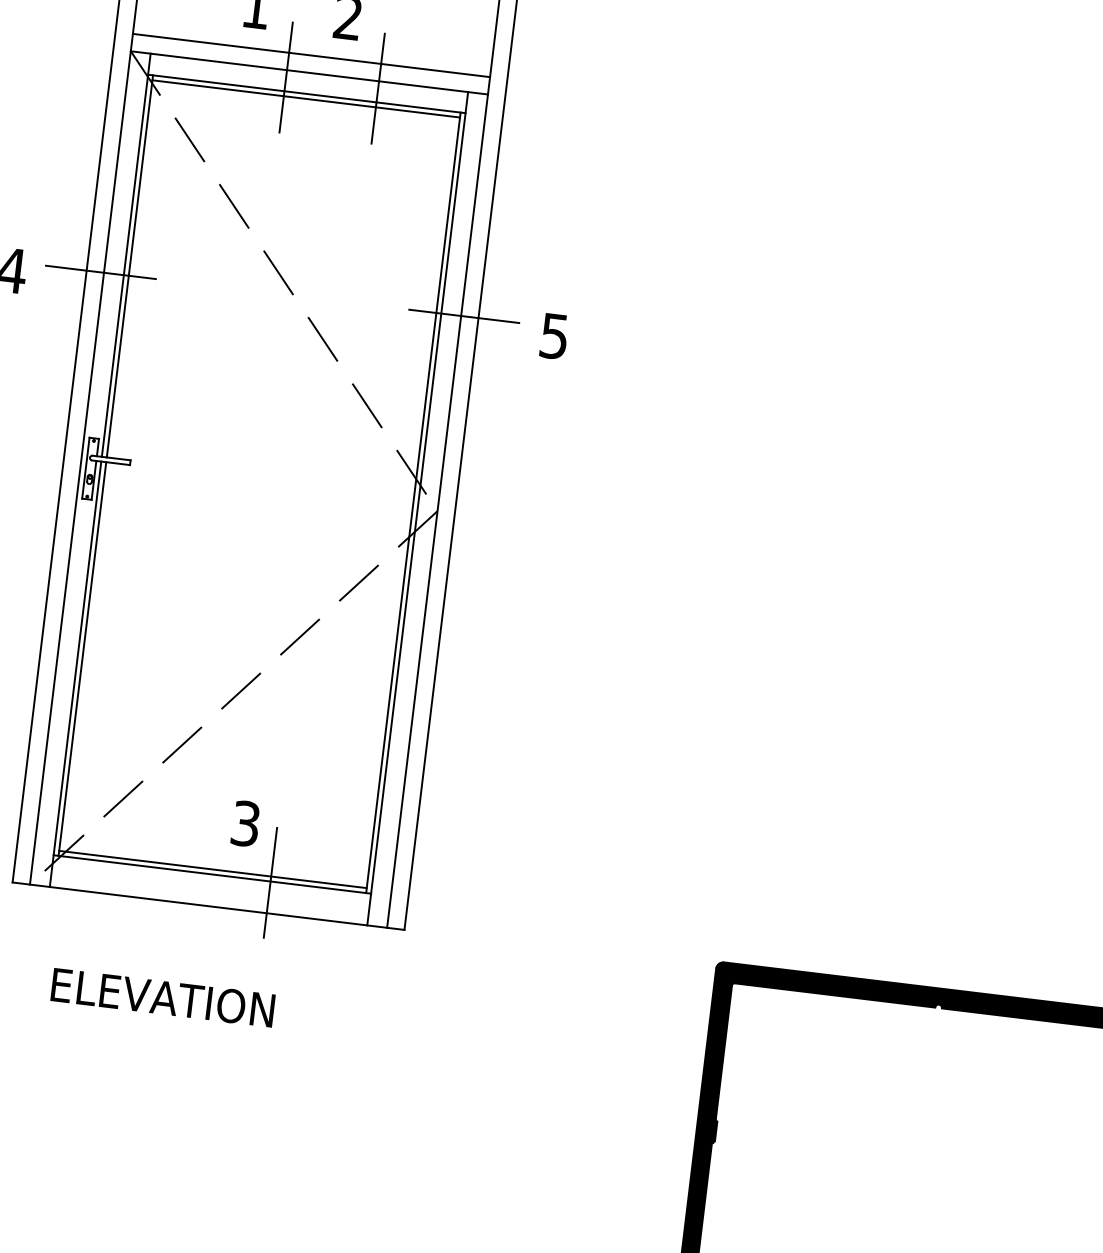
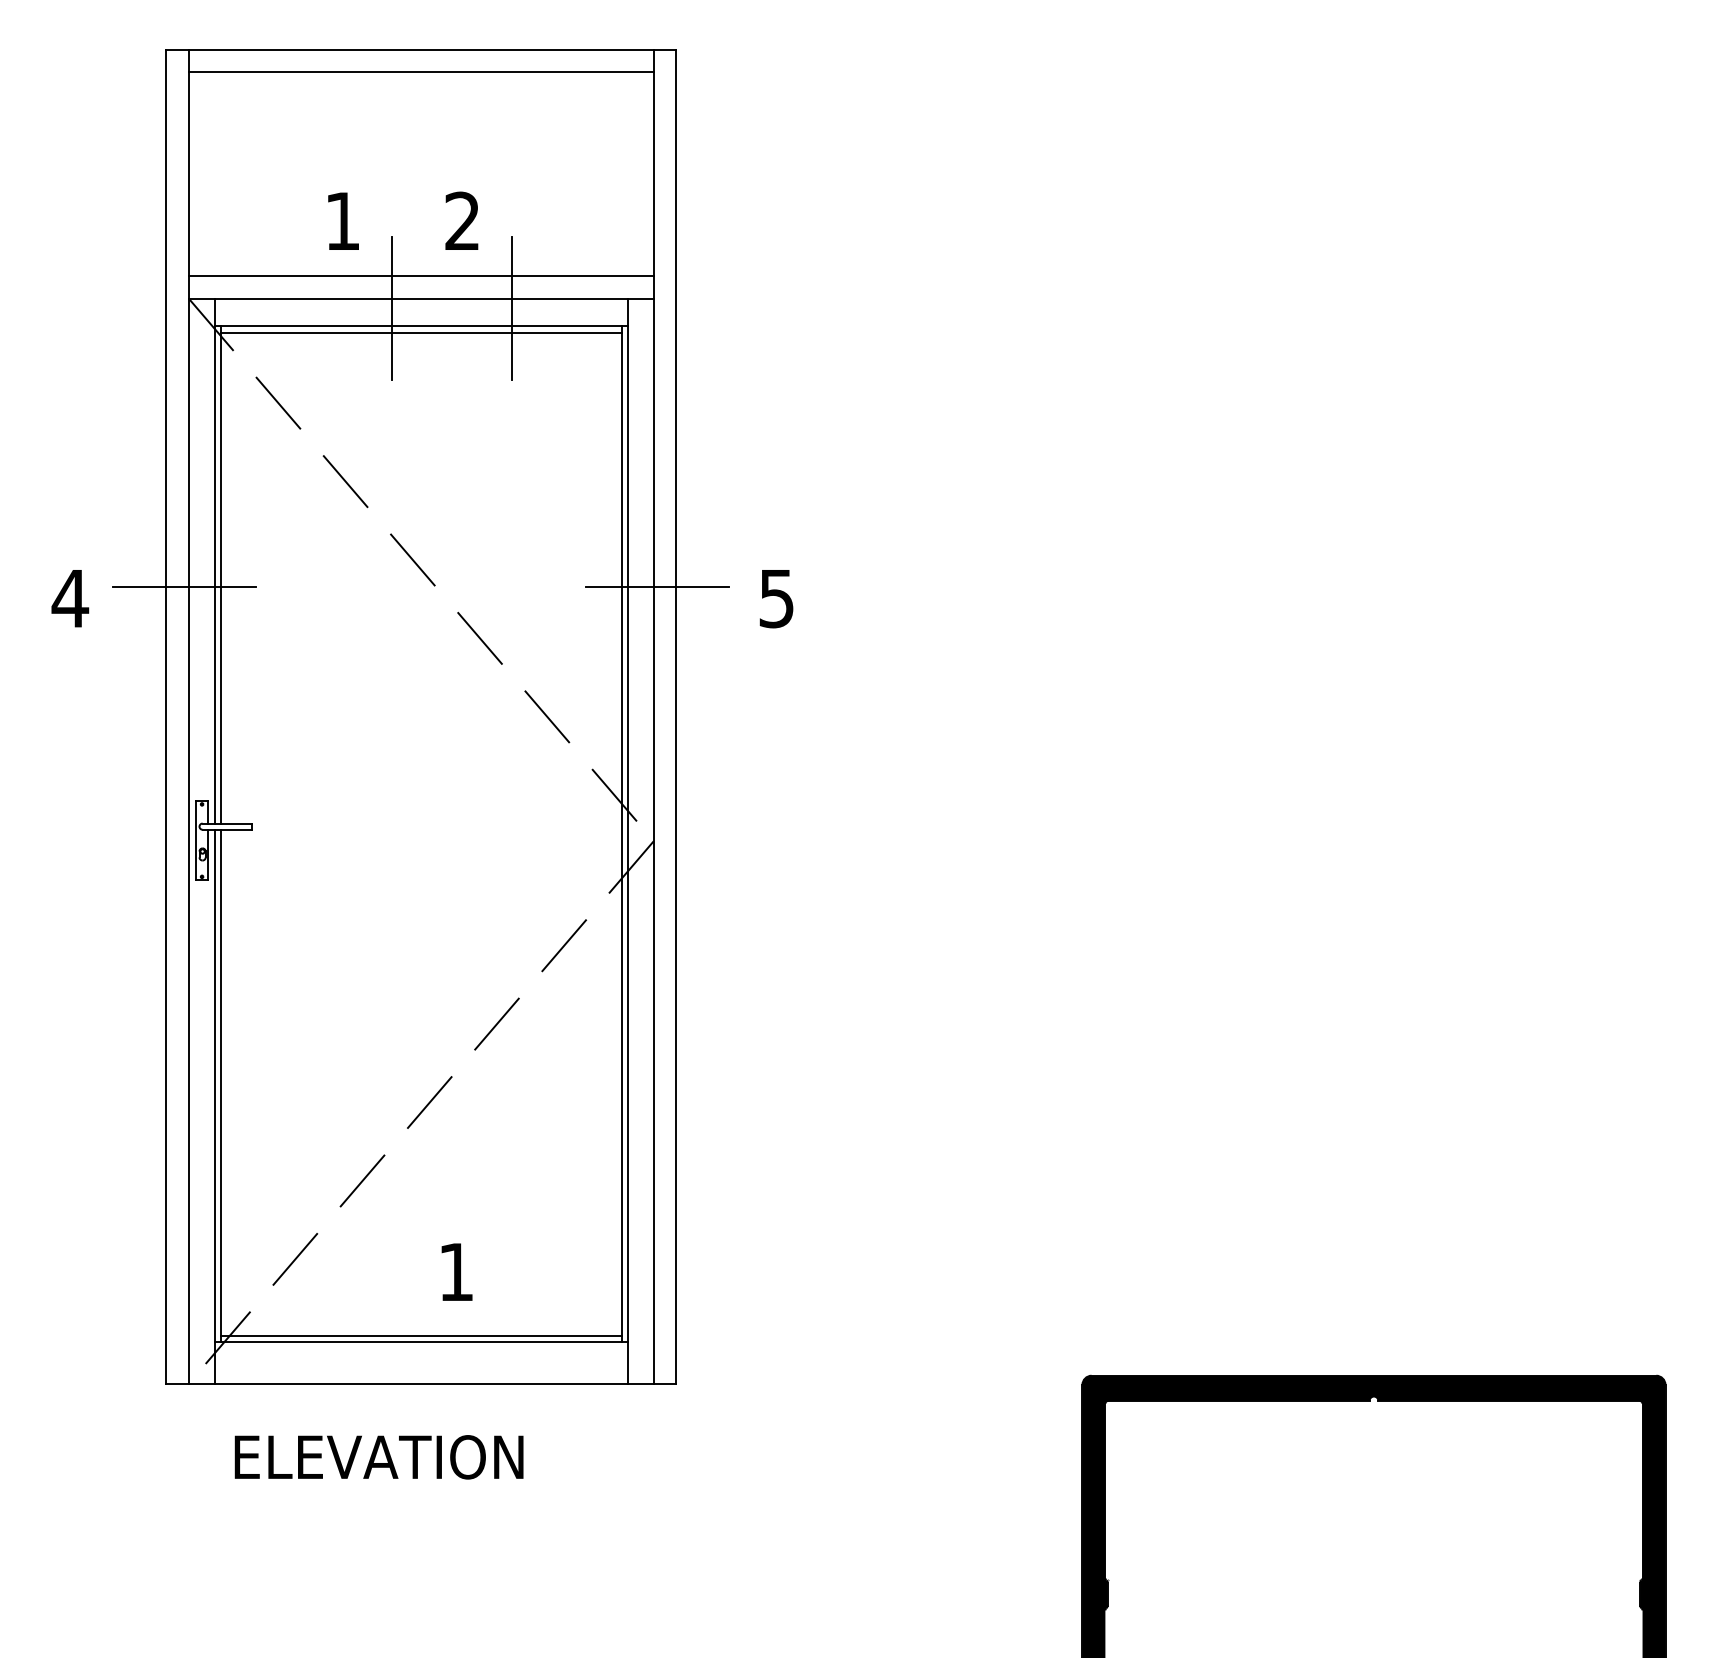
text: (245, 823) -> (456, 1271), 3 -> 1
line: (270, 882) -> (497, 1343), removed
text: (162, 997) -> (378, 1457), moved

